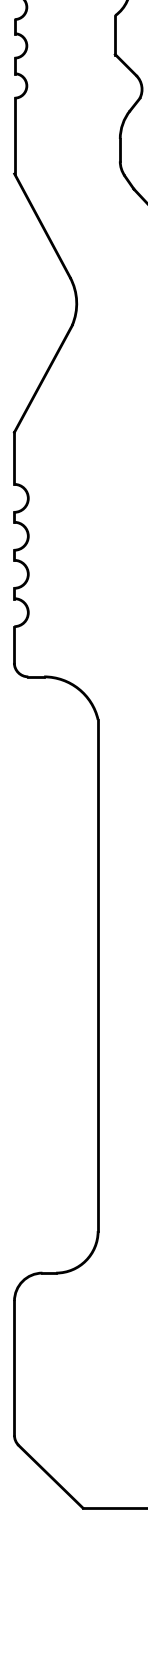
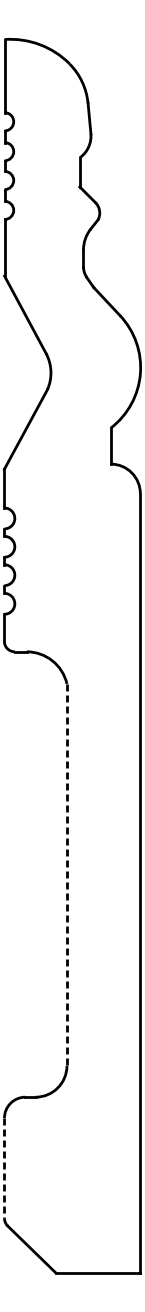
line: (97, 975) -> (66, 874), solid -> dashed
line: (14, 1368) -> (4, 1168), solid -> dashed

